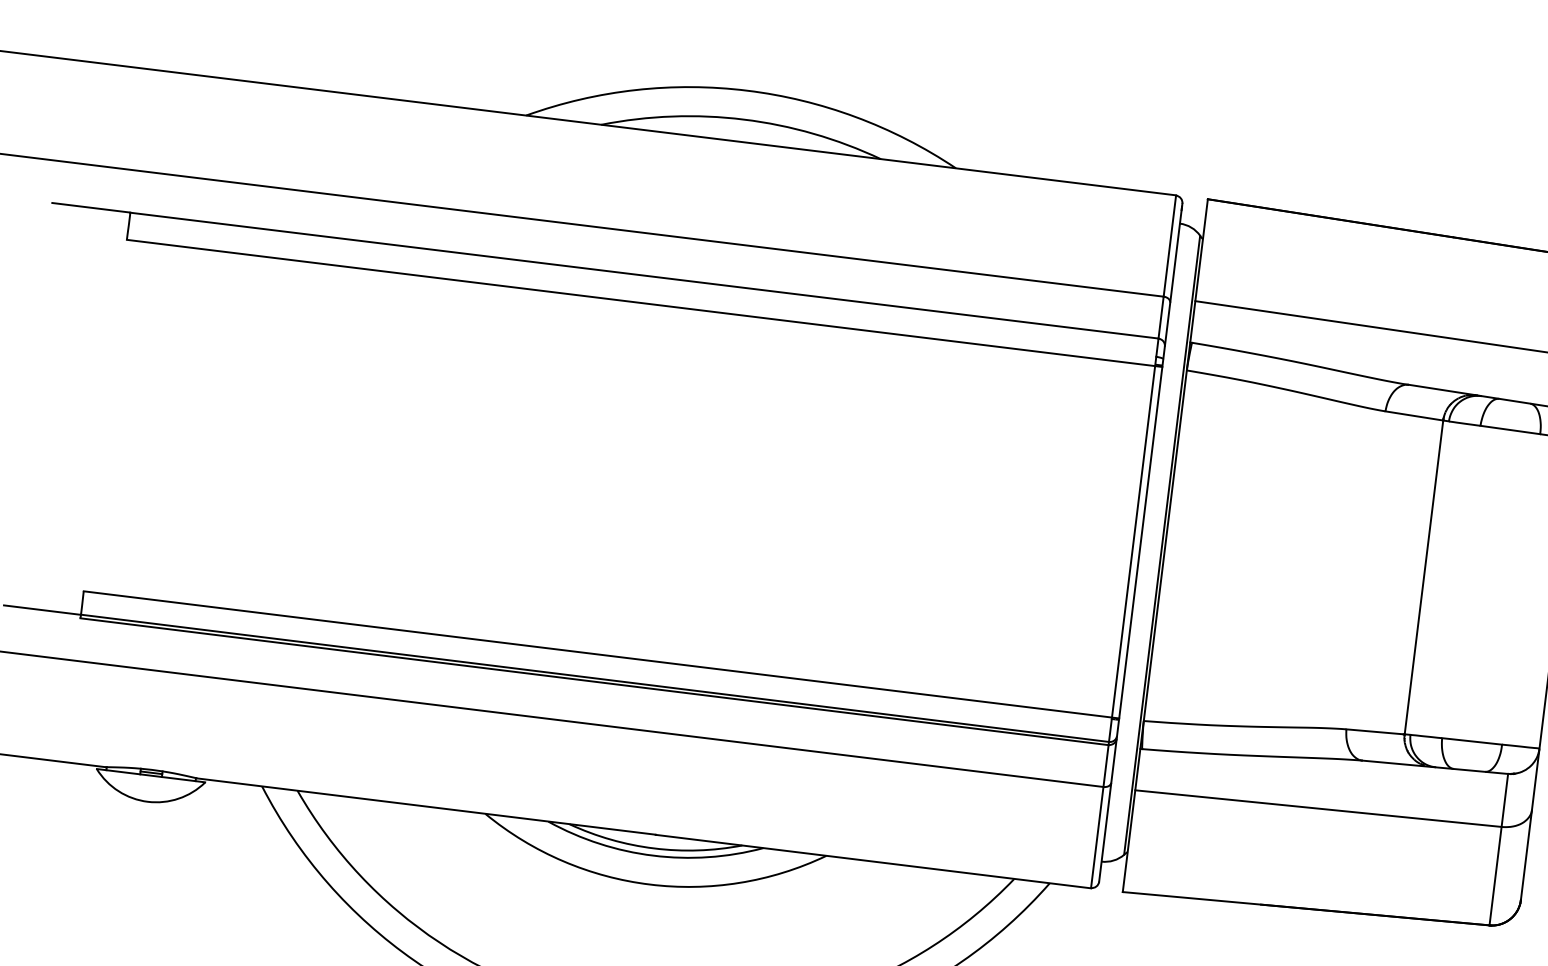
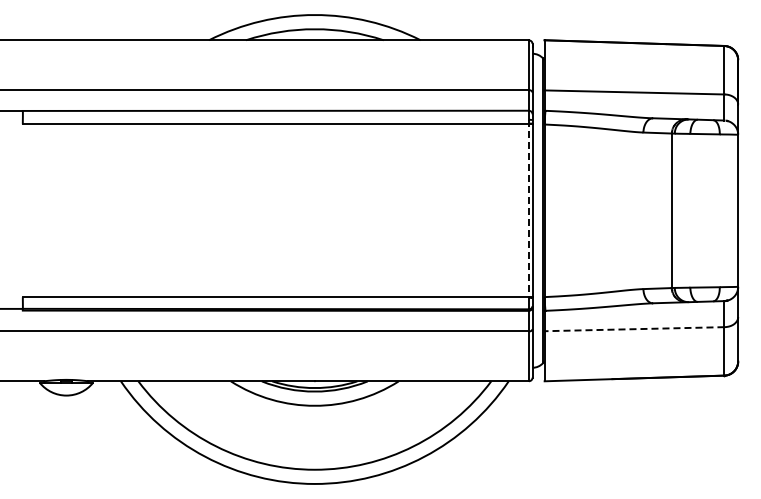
line: (1132, 539) -> (528, 209), solid -> dashed
line: (1318, 809) -> (634, 329), solid -> dashed

